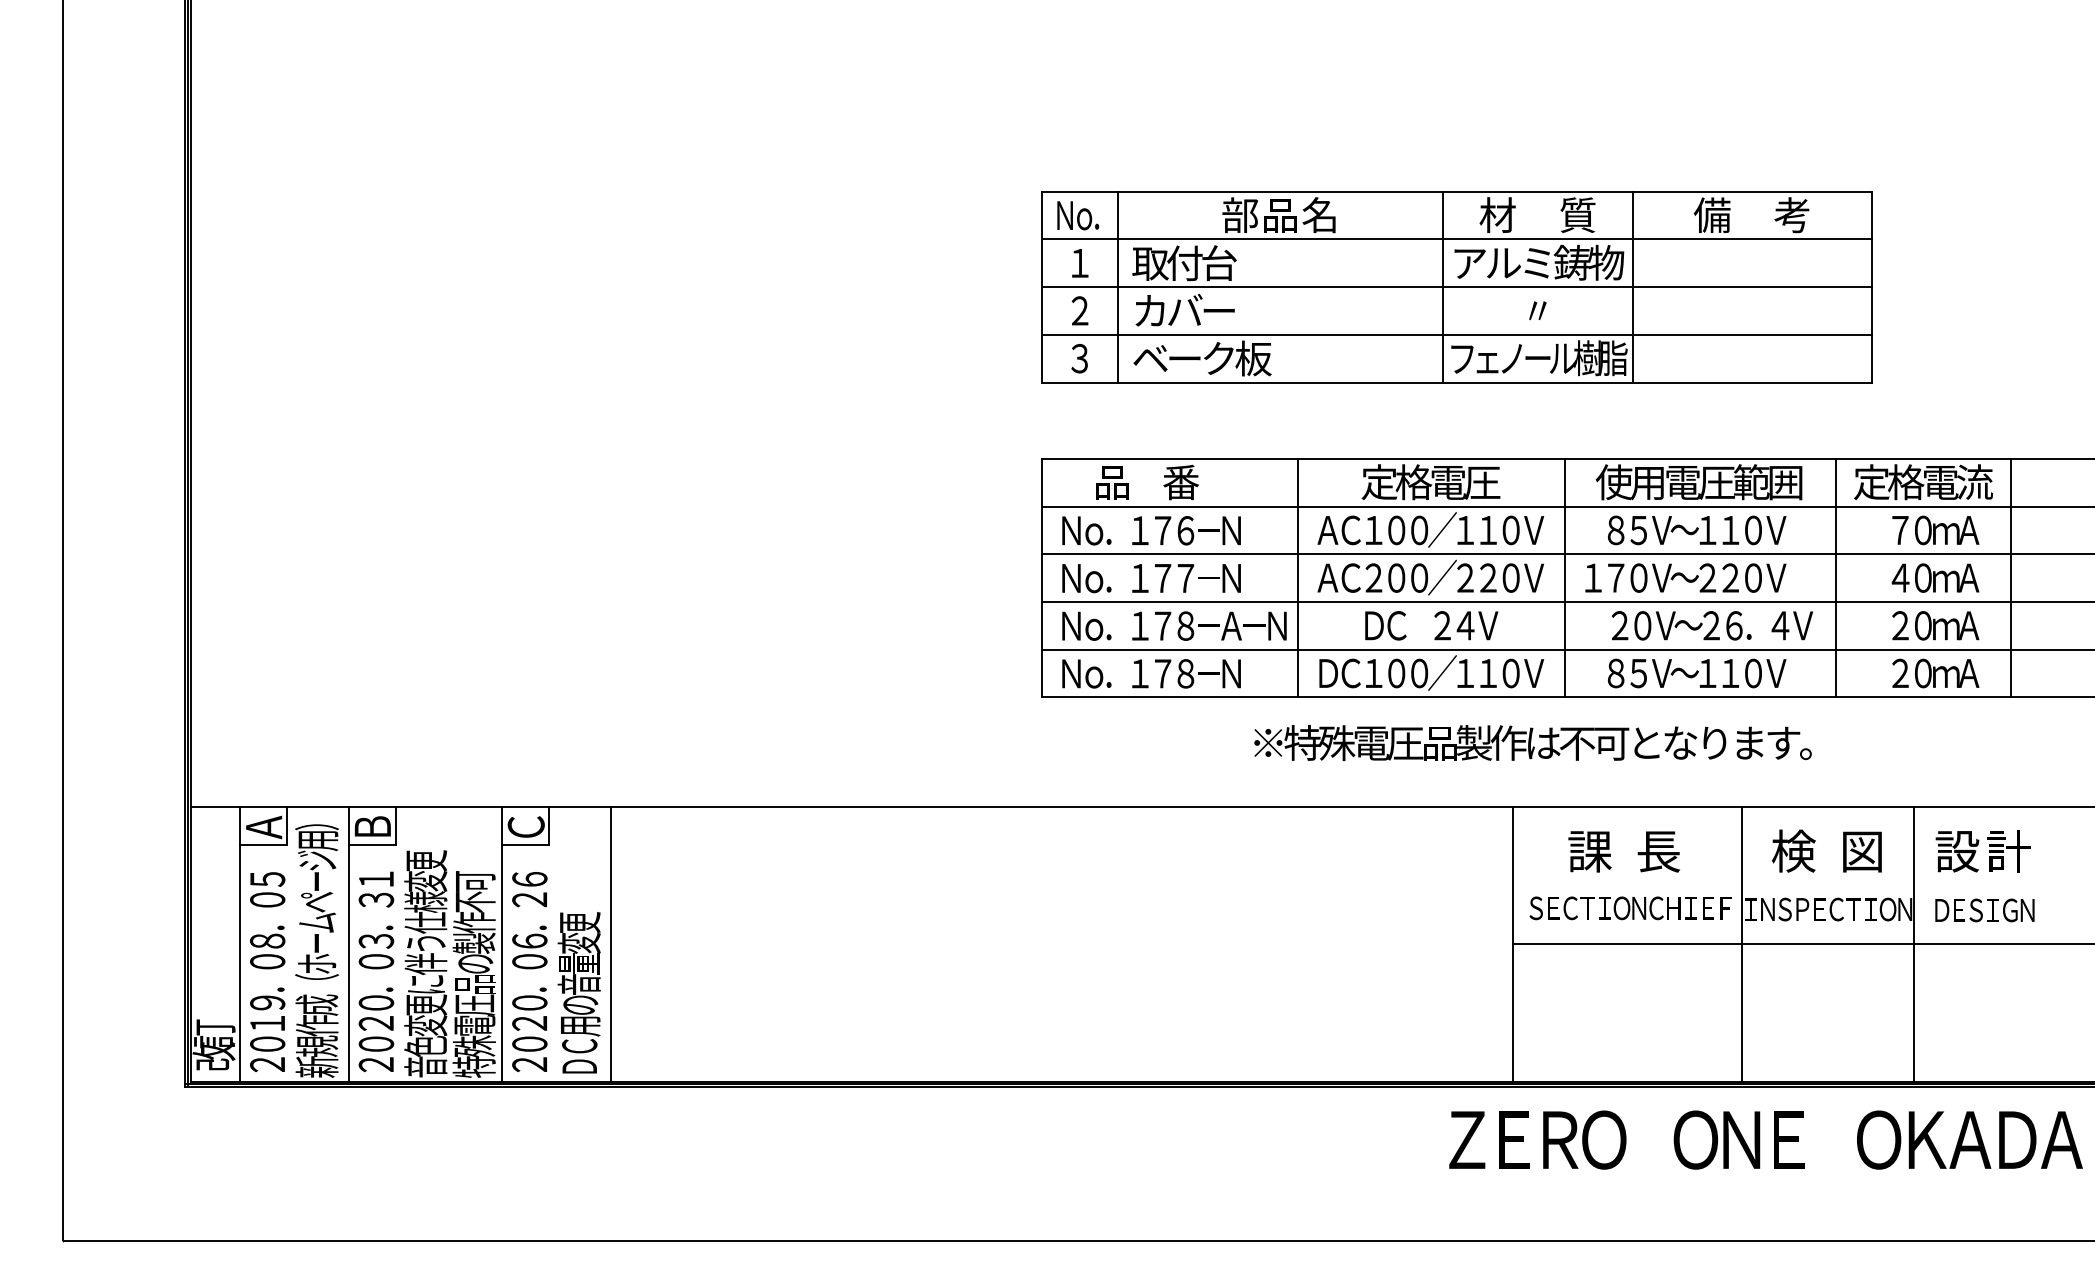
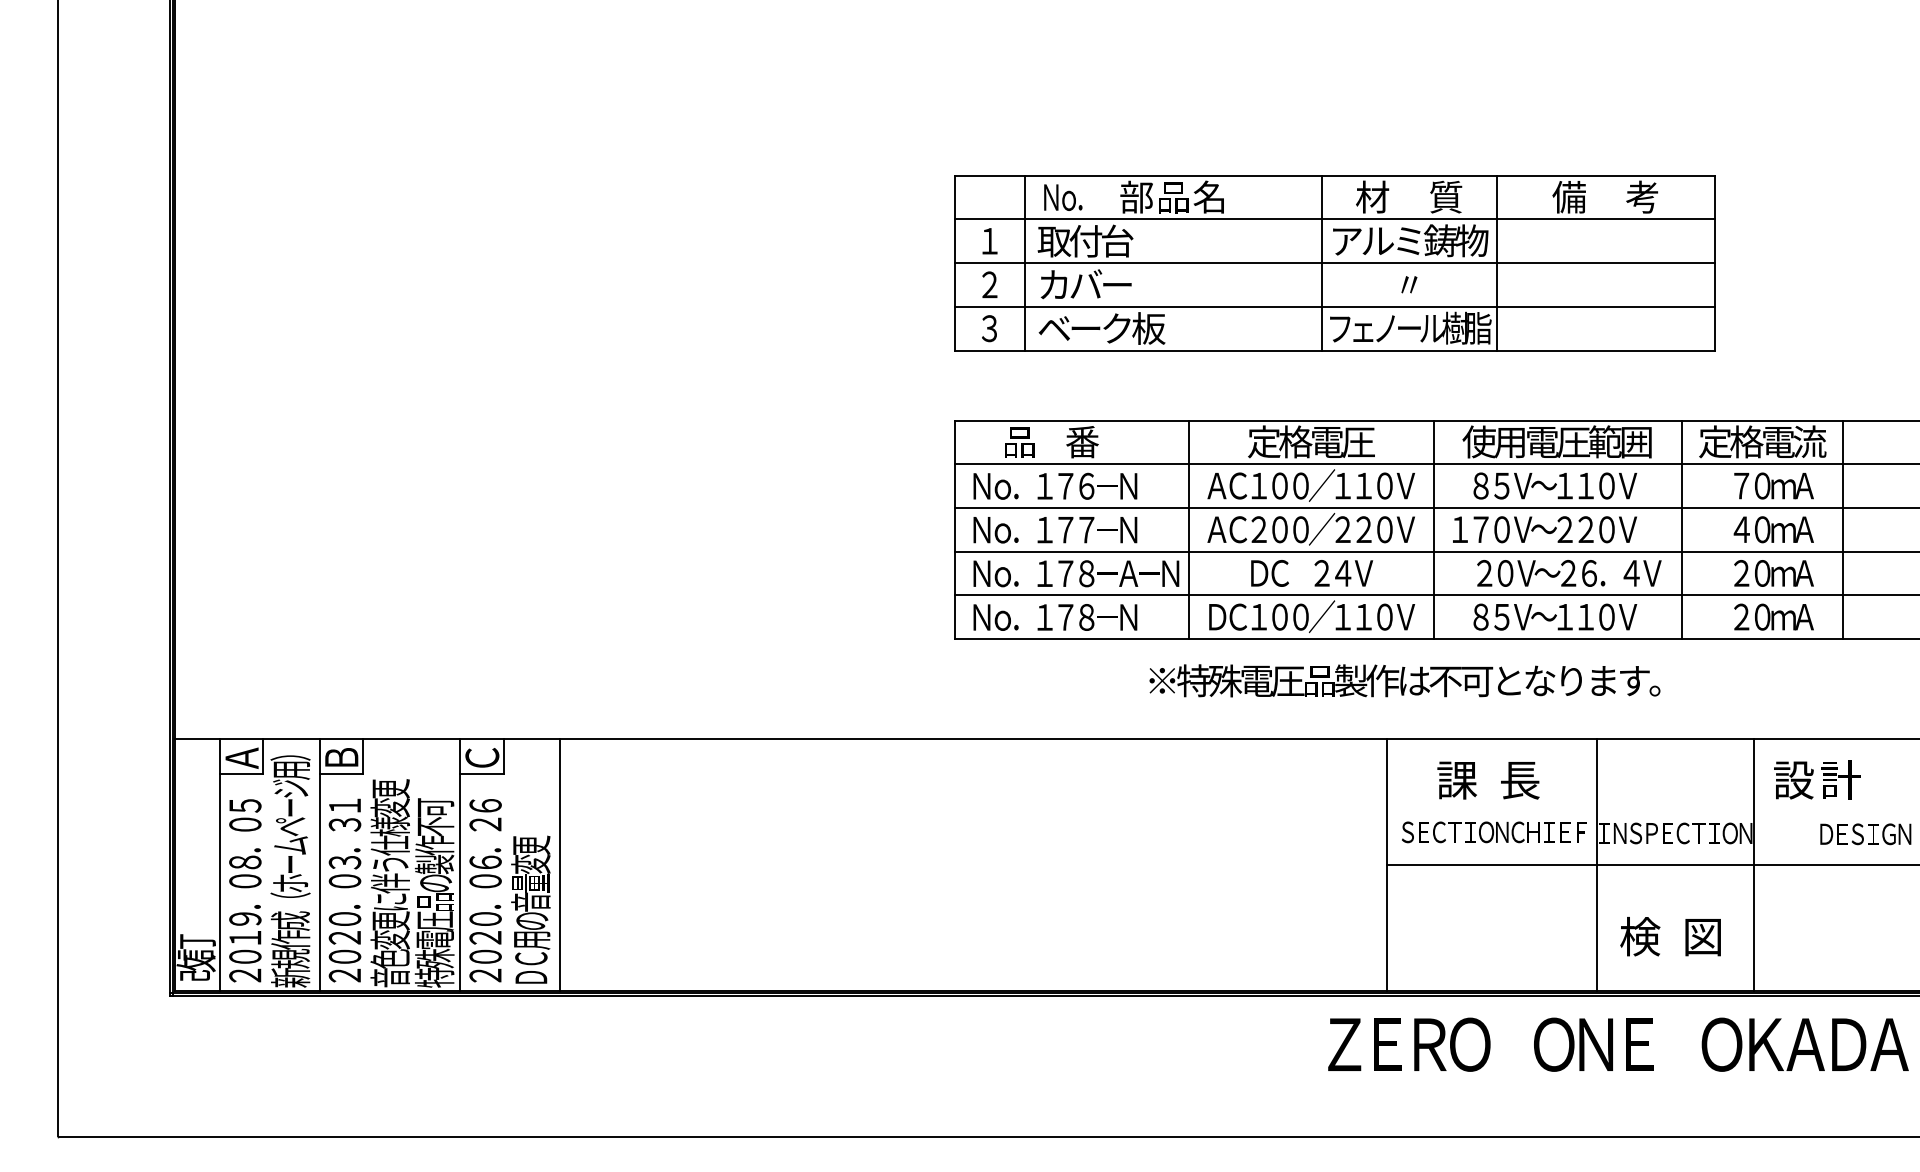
text: (1078, 215) -> (1063, 197), moved
text: (1826, 850) -> (1670, 936), moved
text: (1984, 910) -> (1865, 834), moved

